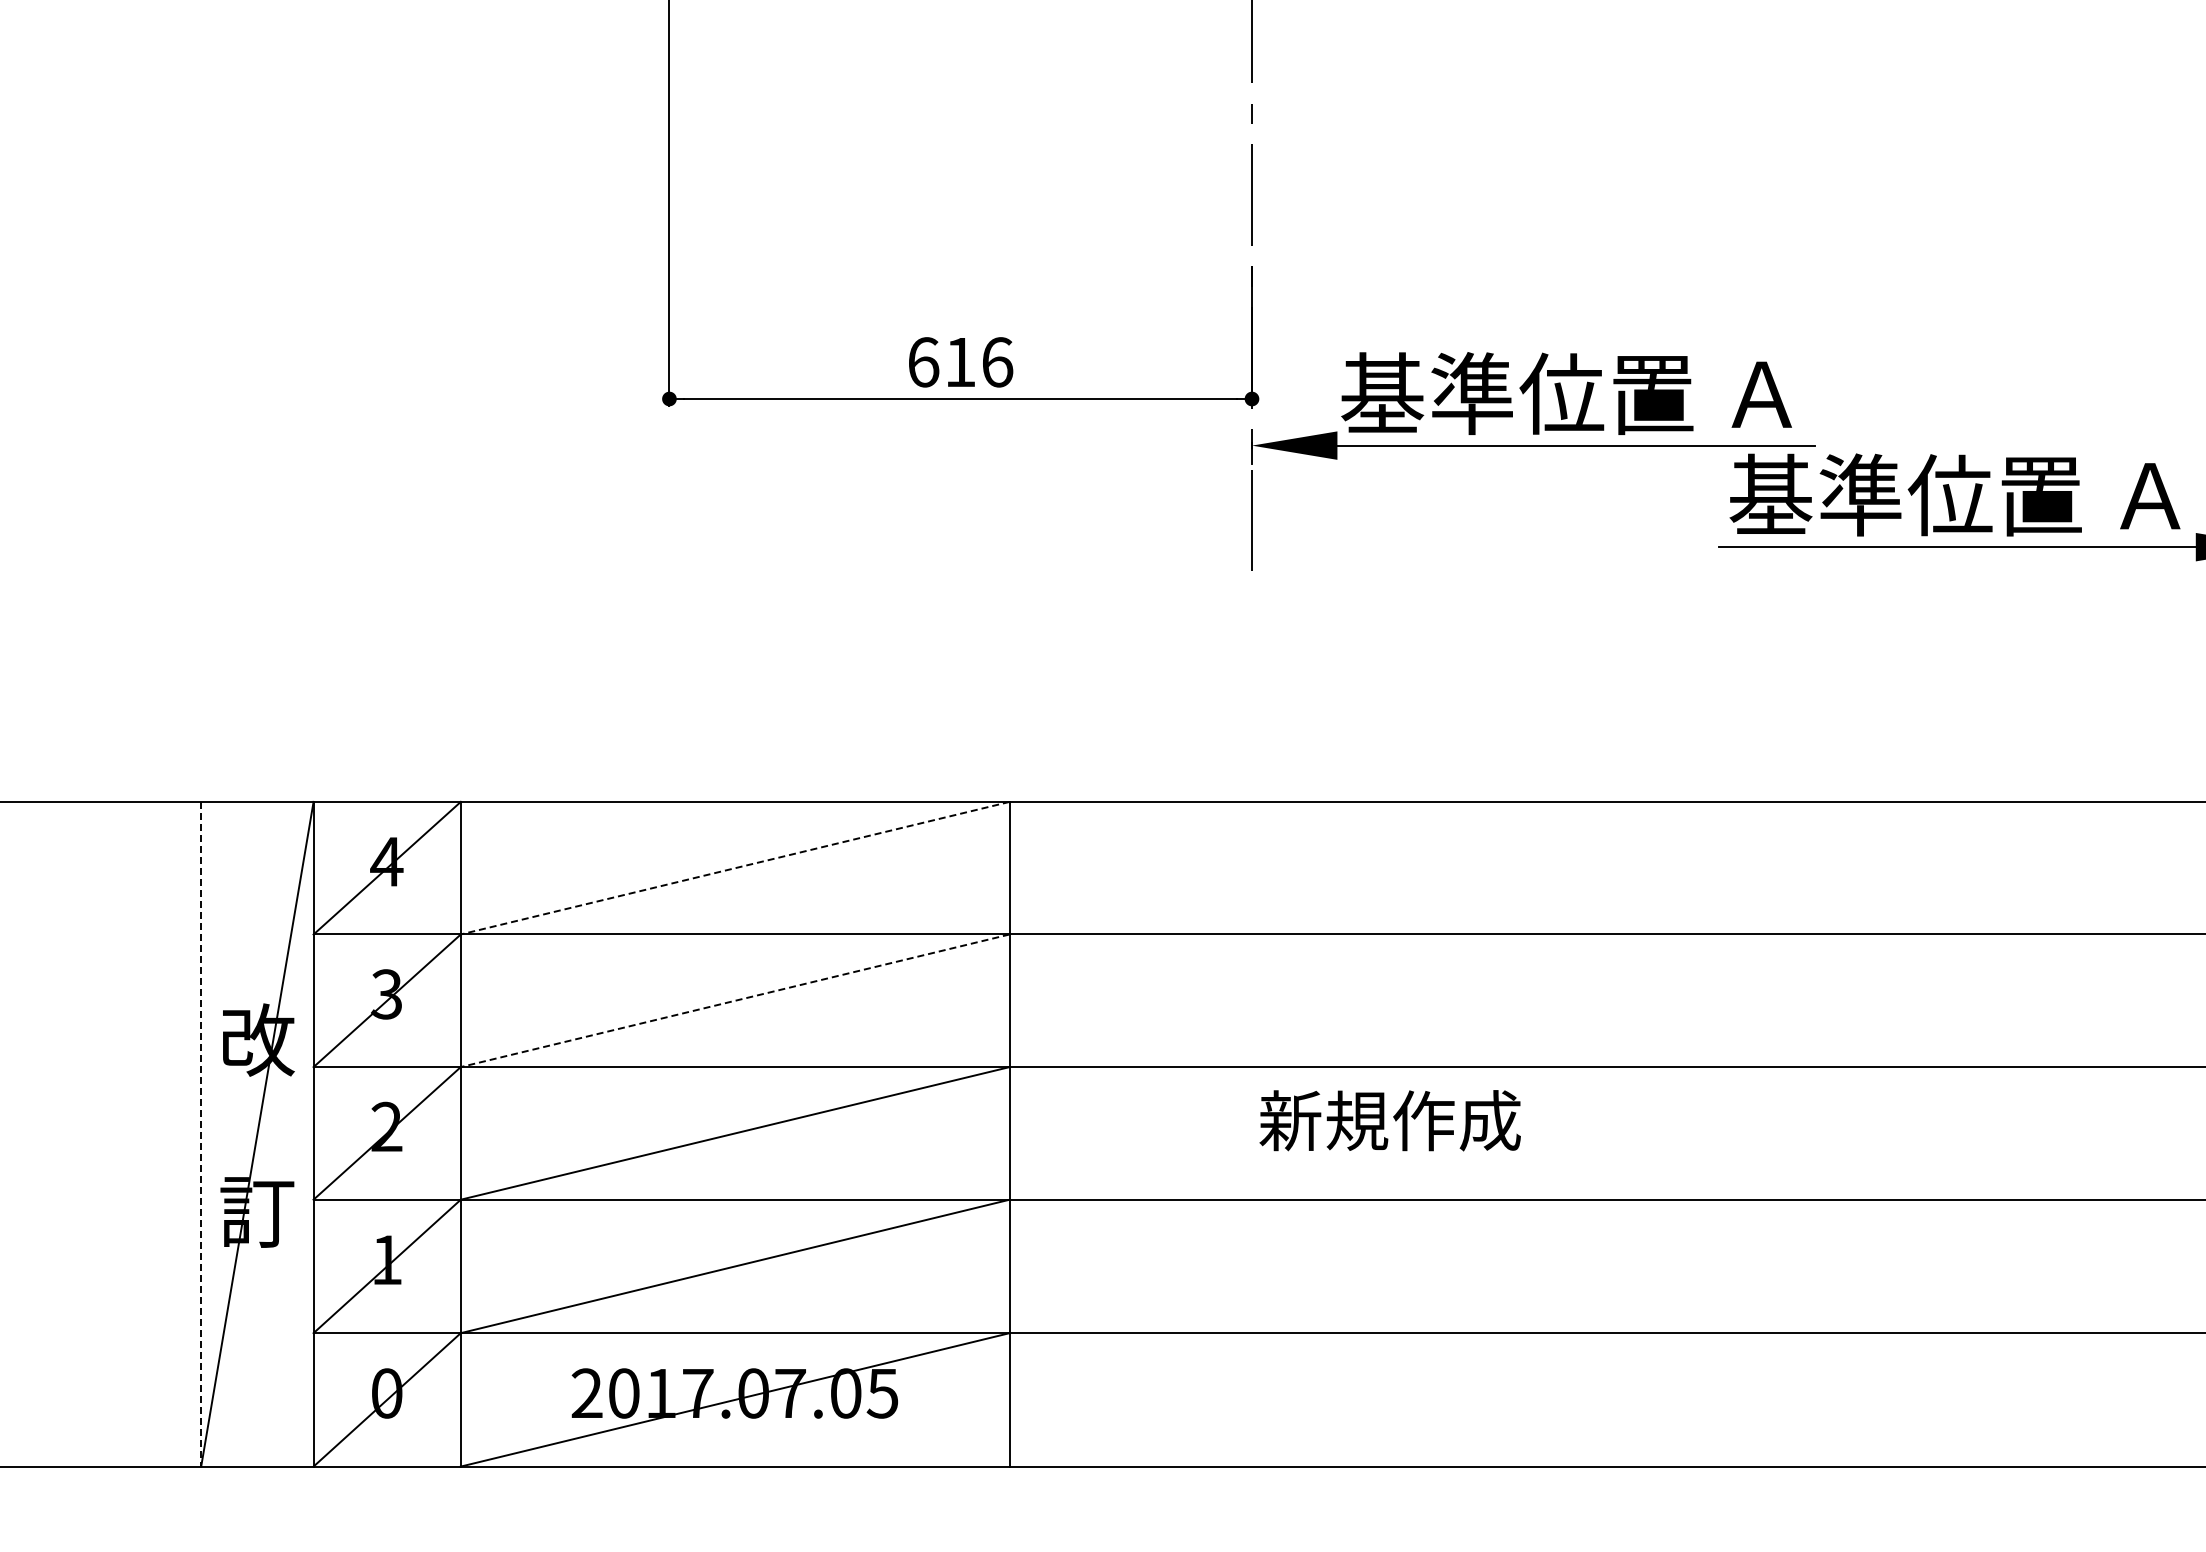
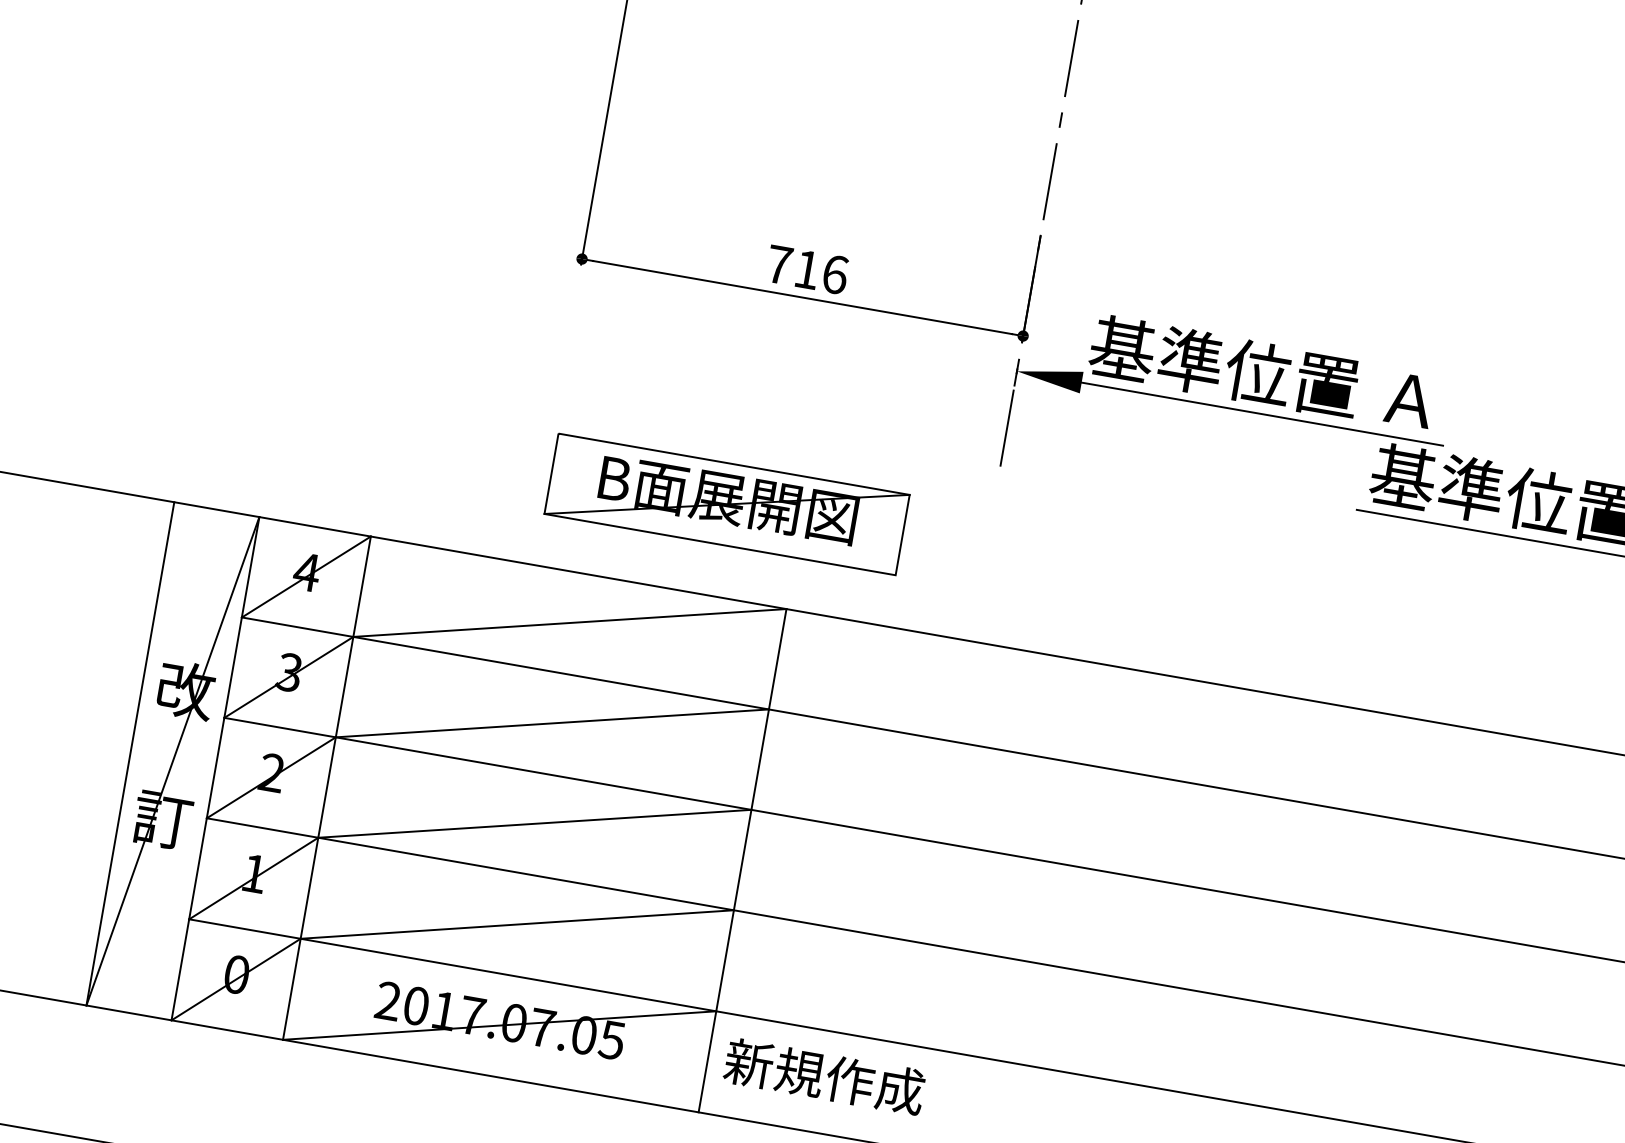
text: (923, 362) -> (779, 264), 616 -> 716
part: (910, 680) -> (727, 504), added
line: (734, 868) -> (569, 623), dashed -> solid
line: (734, 1000) -> (551, 723), dashed -> solid
text: (1389, 1120) -> (824, 1076), moved
line: (201, 1134) -> (130, 754), dashed -> solid

